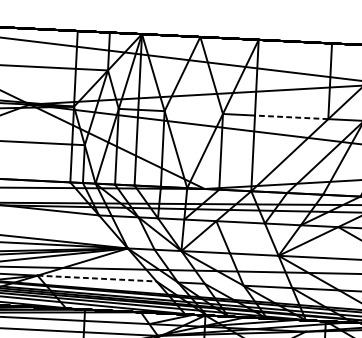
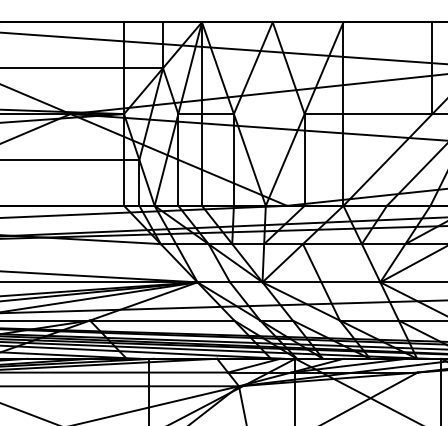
line: (291, 117) -> (387, 114), dashed -> solid
line: (97, 278) -> (162, 320), dashed -> solid

